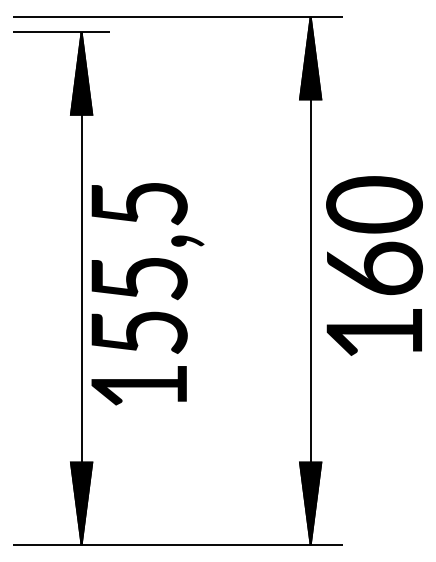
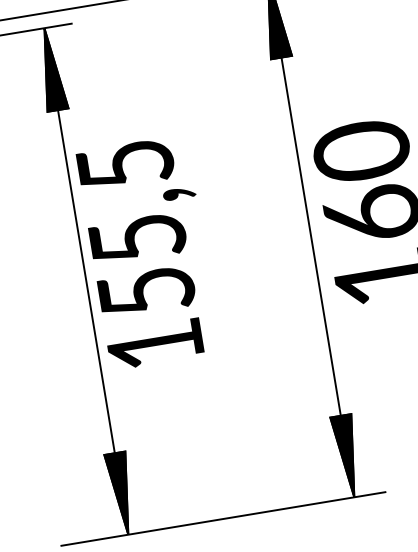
part: (138, 291) -> (139, 251), moved

